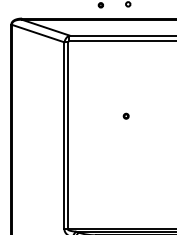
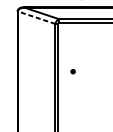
line: (38, 33) -> (36, 17), solid -> dashed
part: (125, 115) -> (72, 71), moved

